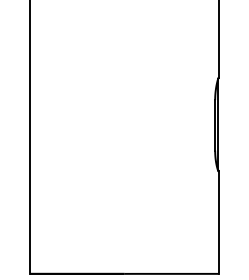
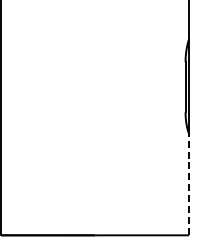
line: (218, 222) -> (188, 184), solid -> dashed

